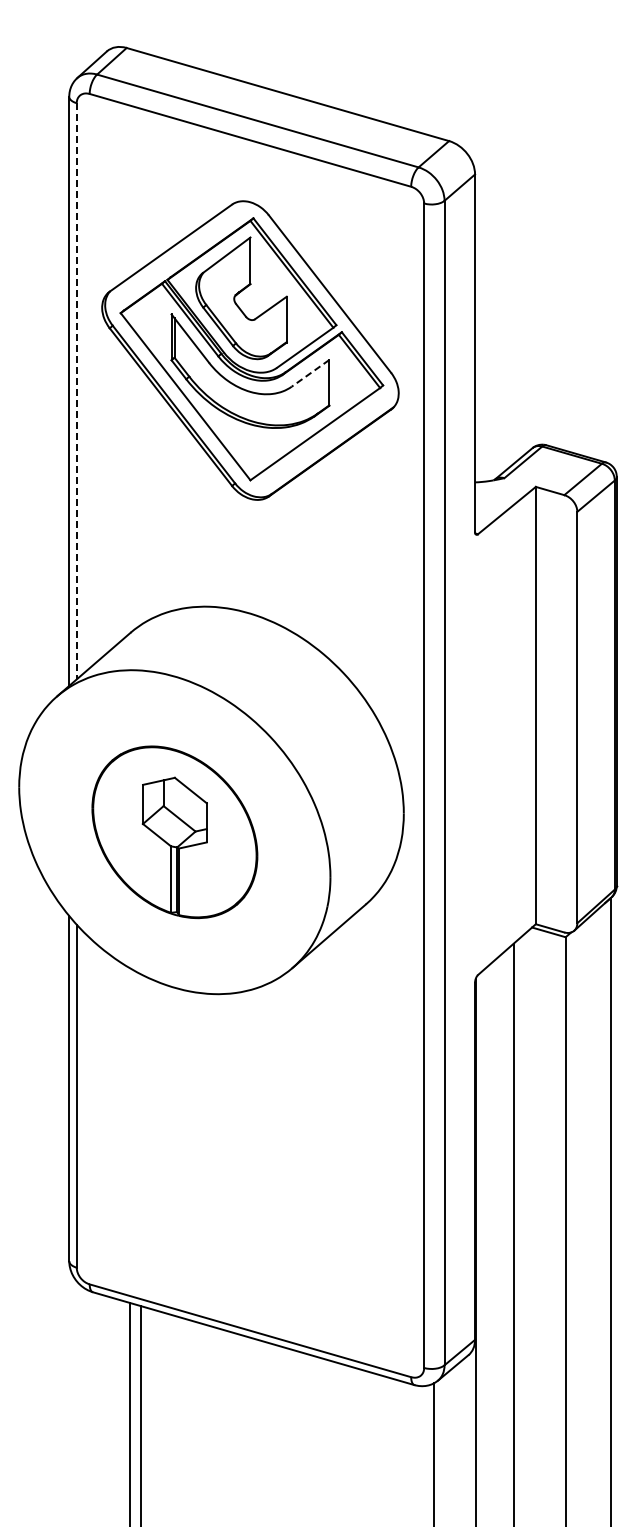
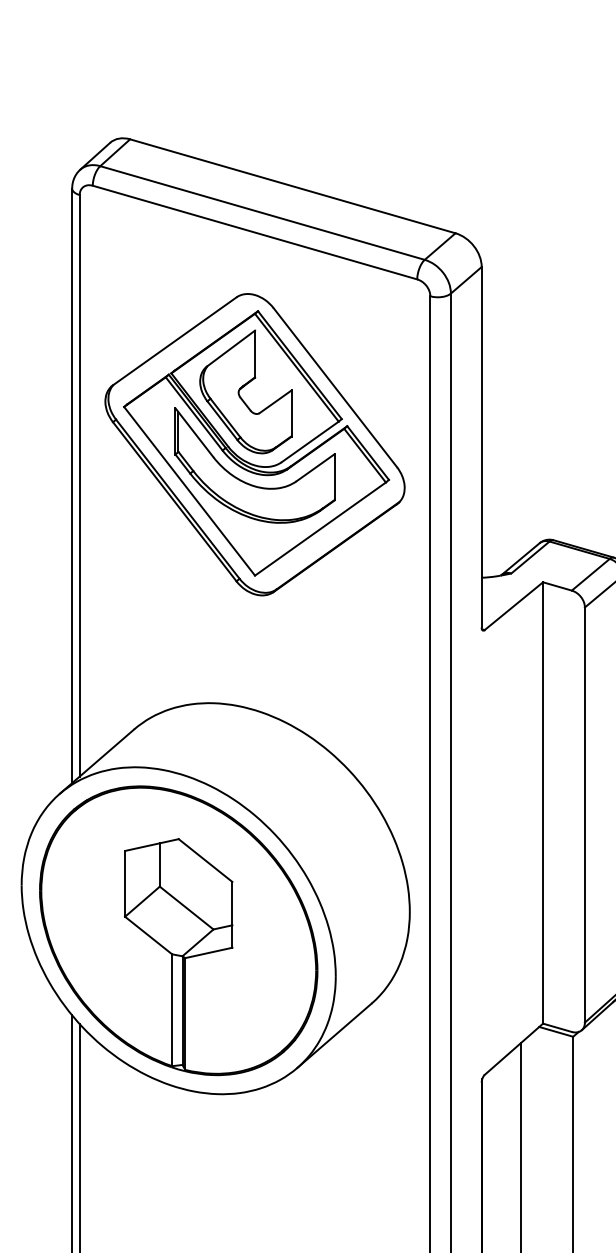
line: (310, 373) -> (315, 467), dashed -> solid
line: (76, 391) -> (79, 486), dashed -> solid
part: (174, 832) -> (178, 931), size x1.67

